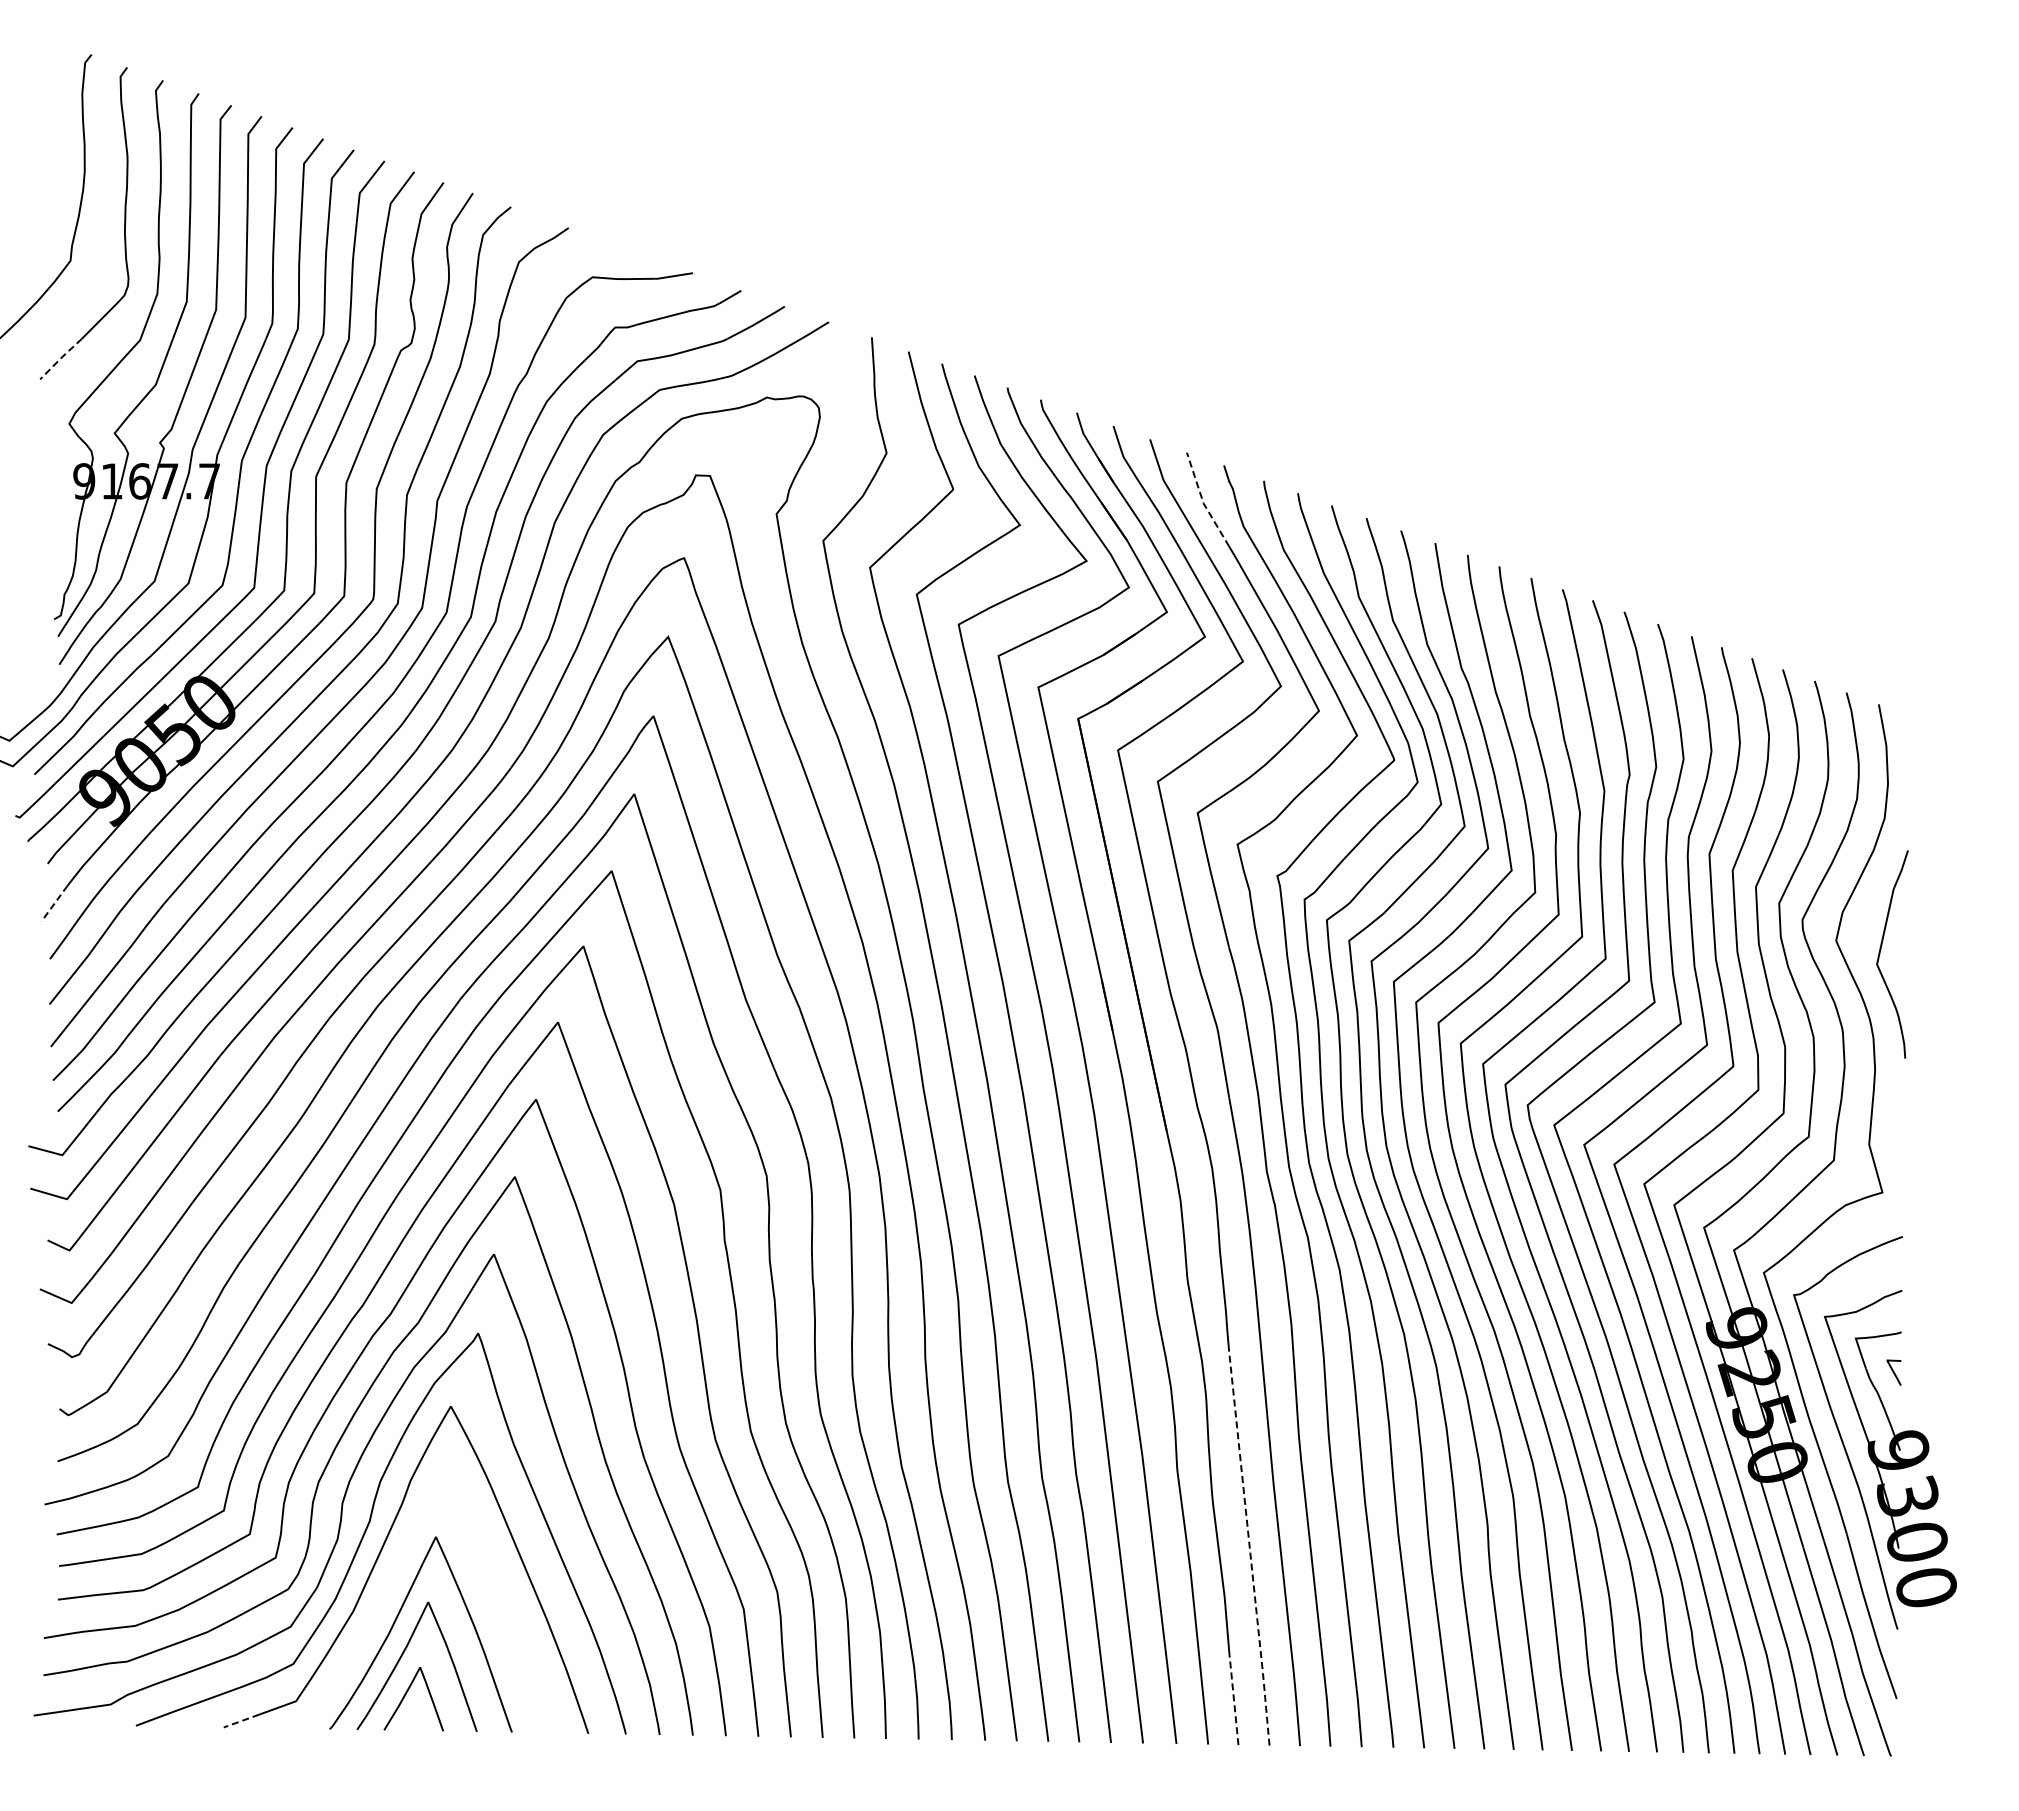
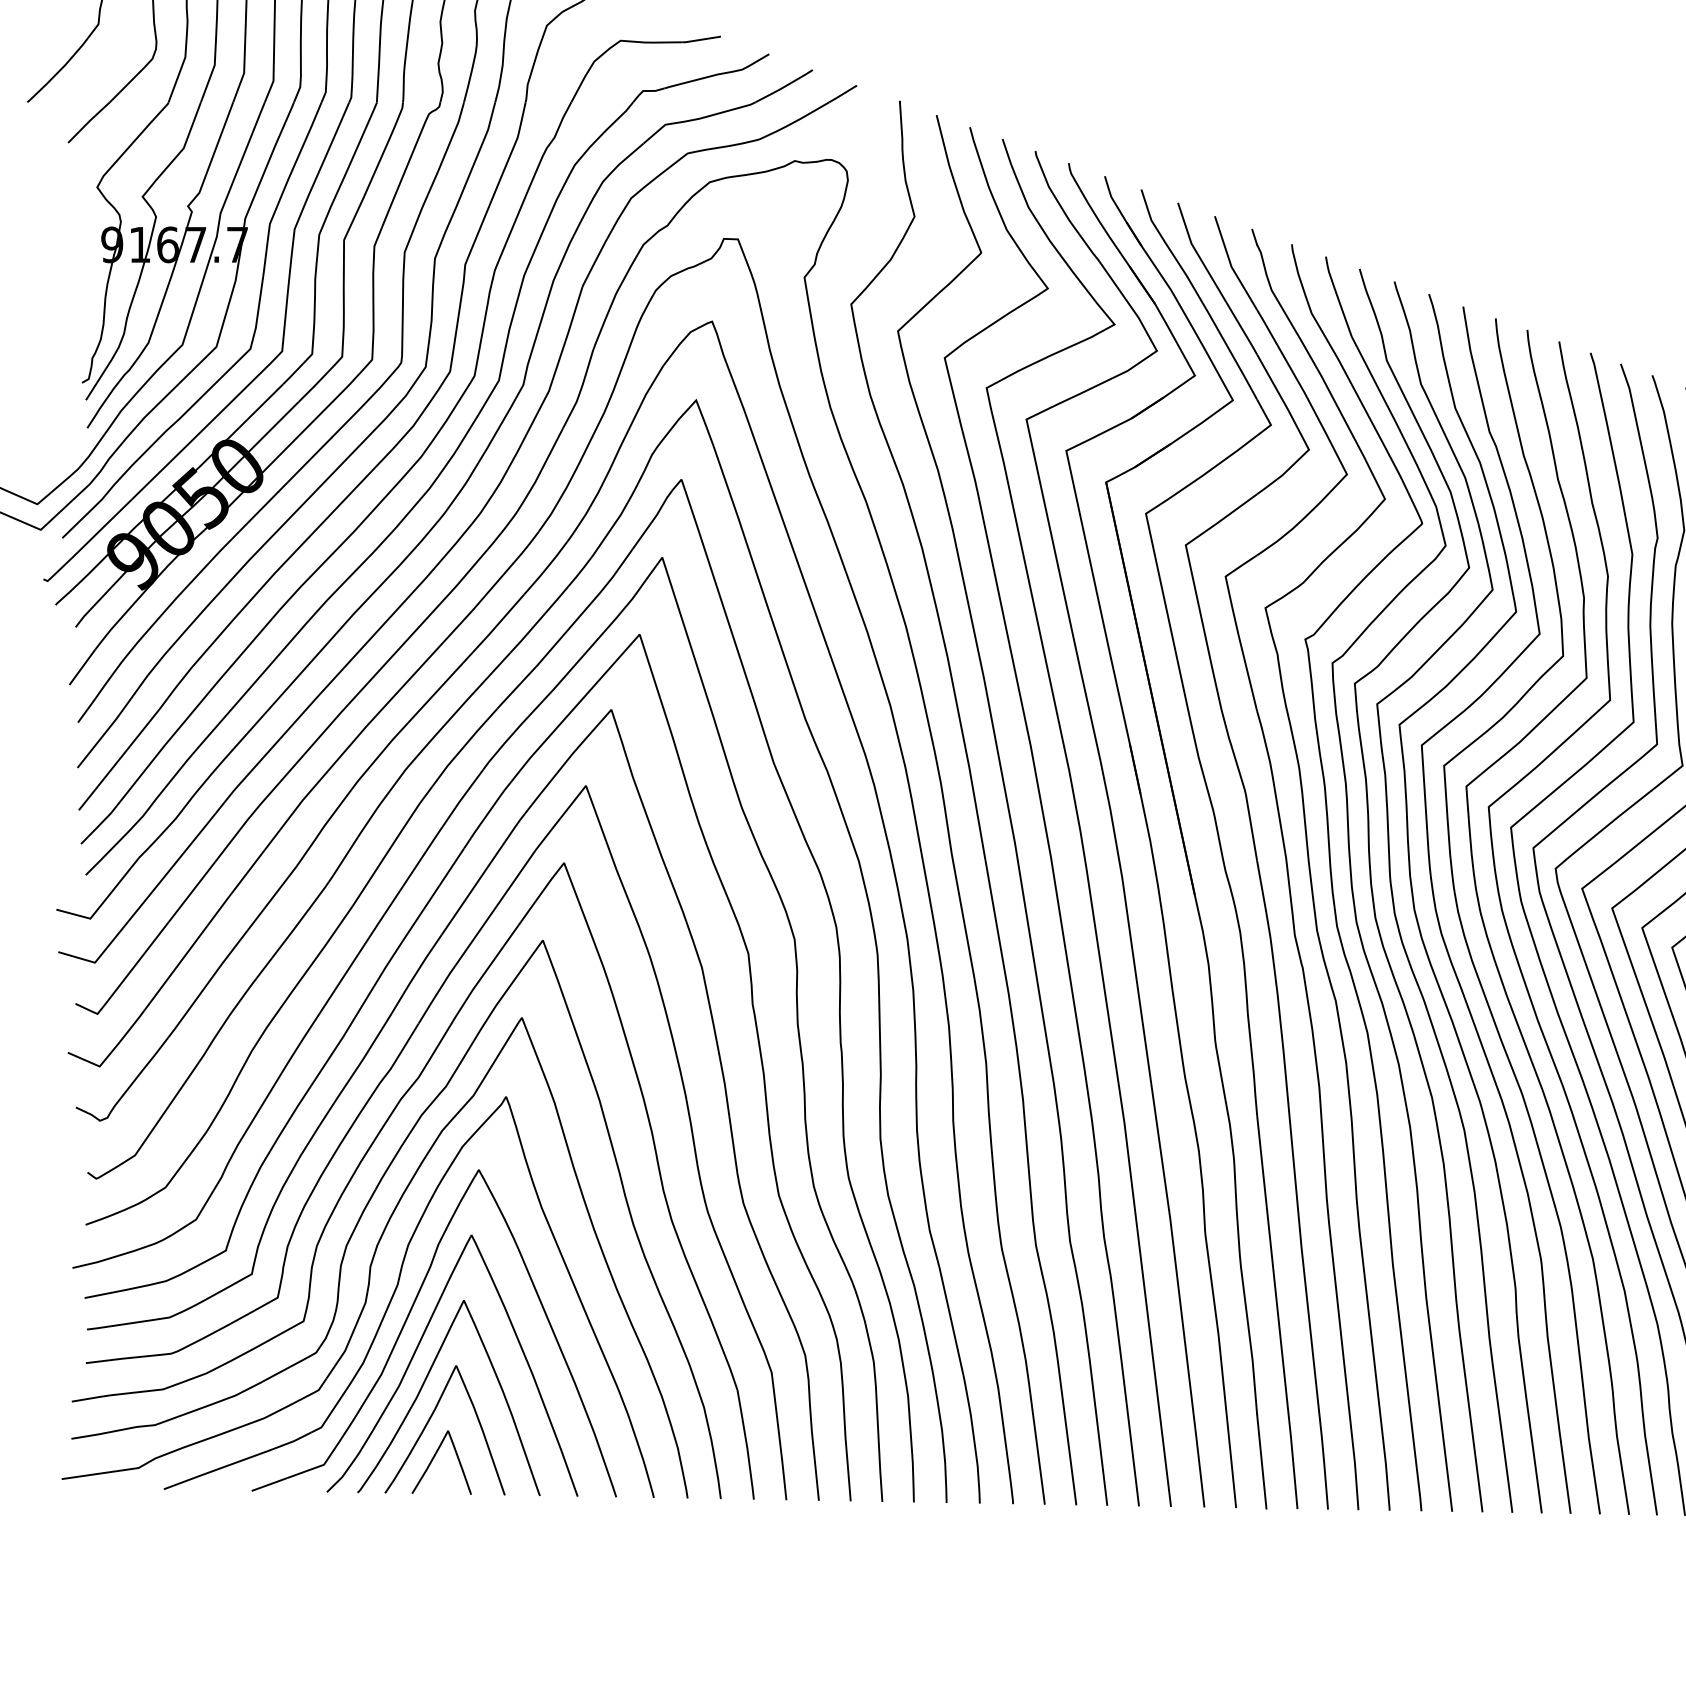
line: (61, 357) -> (89, 120), dashed -> solid
line: (1203, 501) -> (1231, 264), dashed -> solid
line: (54, 903) -> (82, 666), dashed -> solid
line: (1249, 1548) -> (1277, 1311), dashed -> solid
curve: (390, 1584) -> (418, 1347), added
line: (1233, 1697) -> (1261, 1460), dashed -> solid
line: (241, 1721) -> (269, 1484), dashed -> solid

